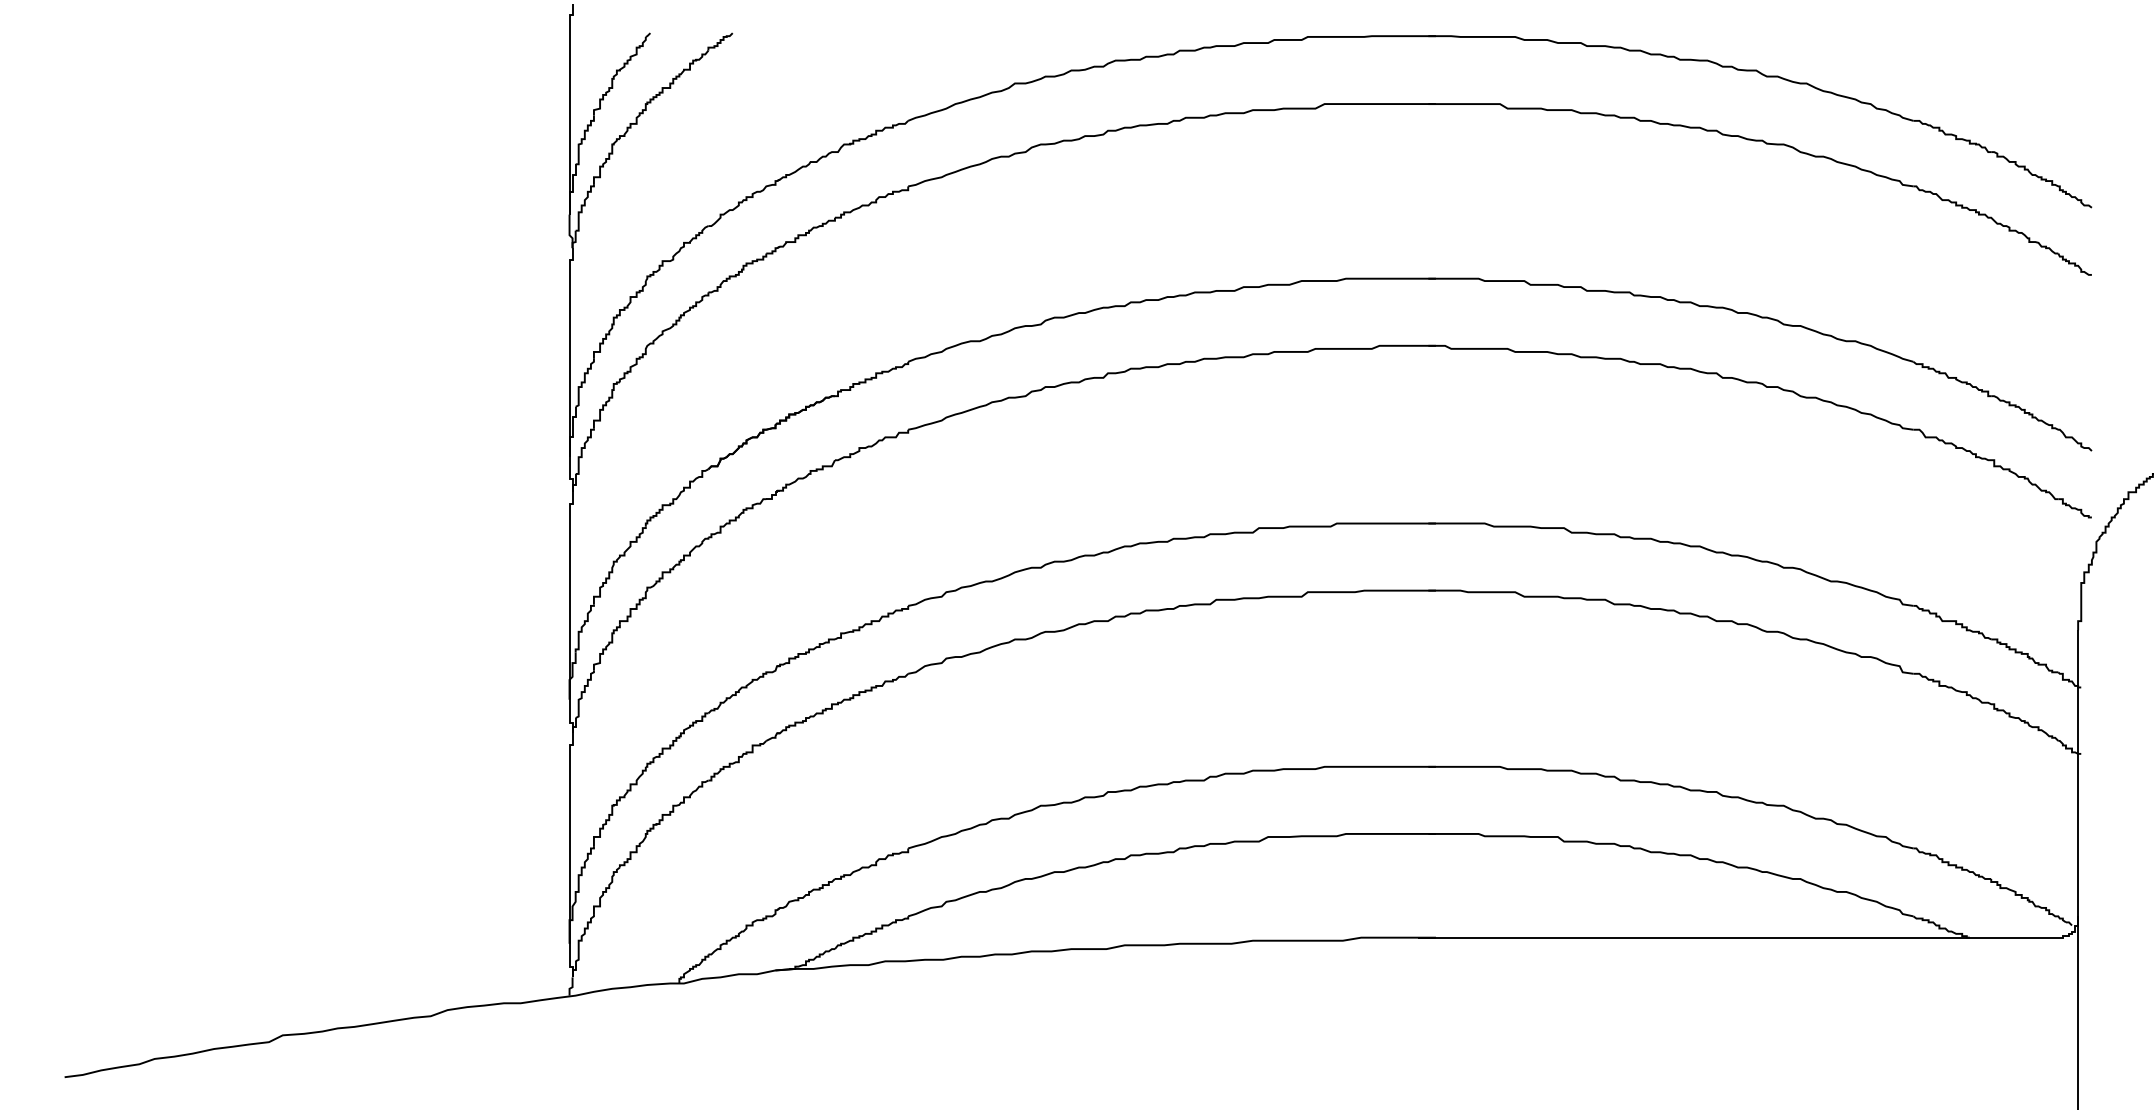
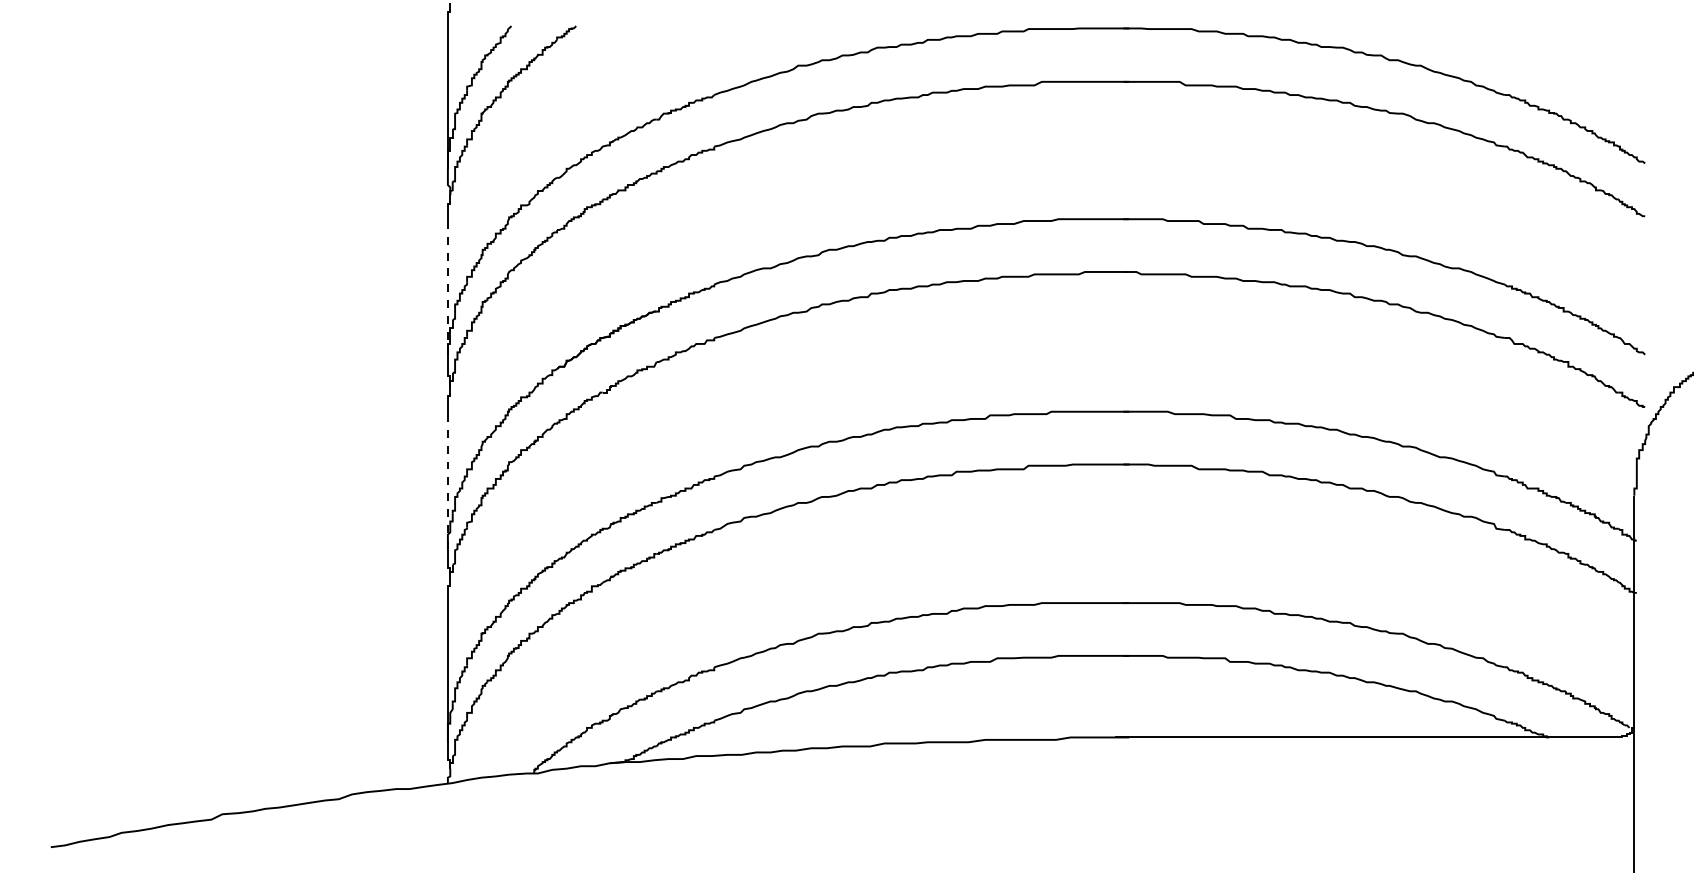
line: (569, 369) -> (447, 290), solid -> dashed
line: (569, 613) -> (447, 482), solid -> dashed

